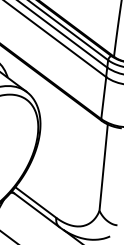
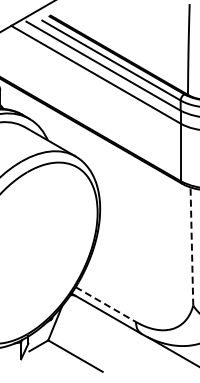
line: (103, 167) -> (191, 246), solid -> dashed
line: (35, 202) -> (105, 304), solid -> dashed

